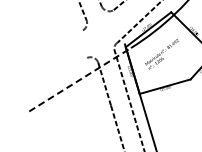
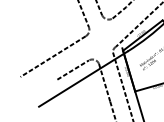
line: (44, 53) -> (52, 56), added
line: (68, 69) -> (73, 70), added
line: (80, 79) -> (83, 78), dashed -> solid

